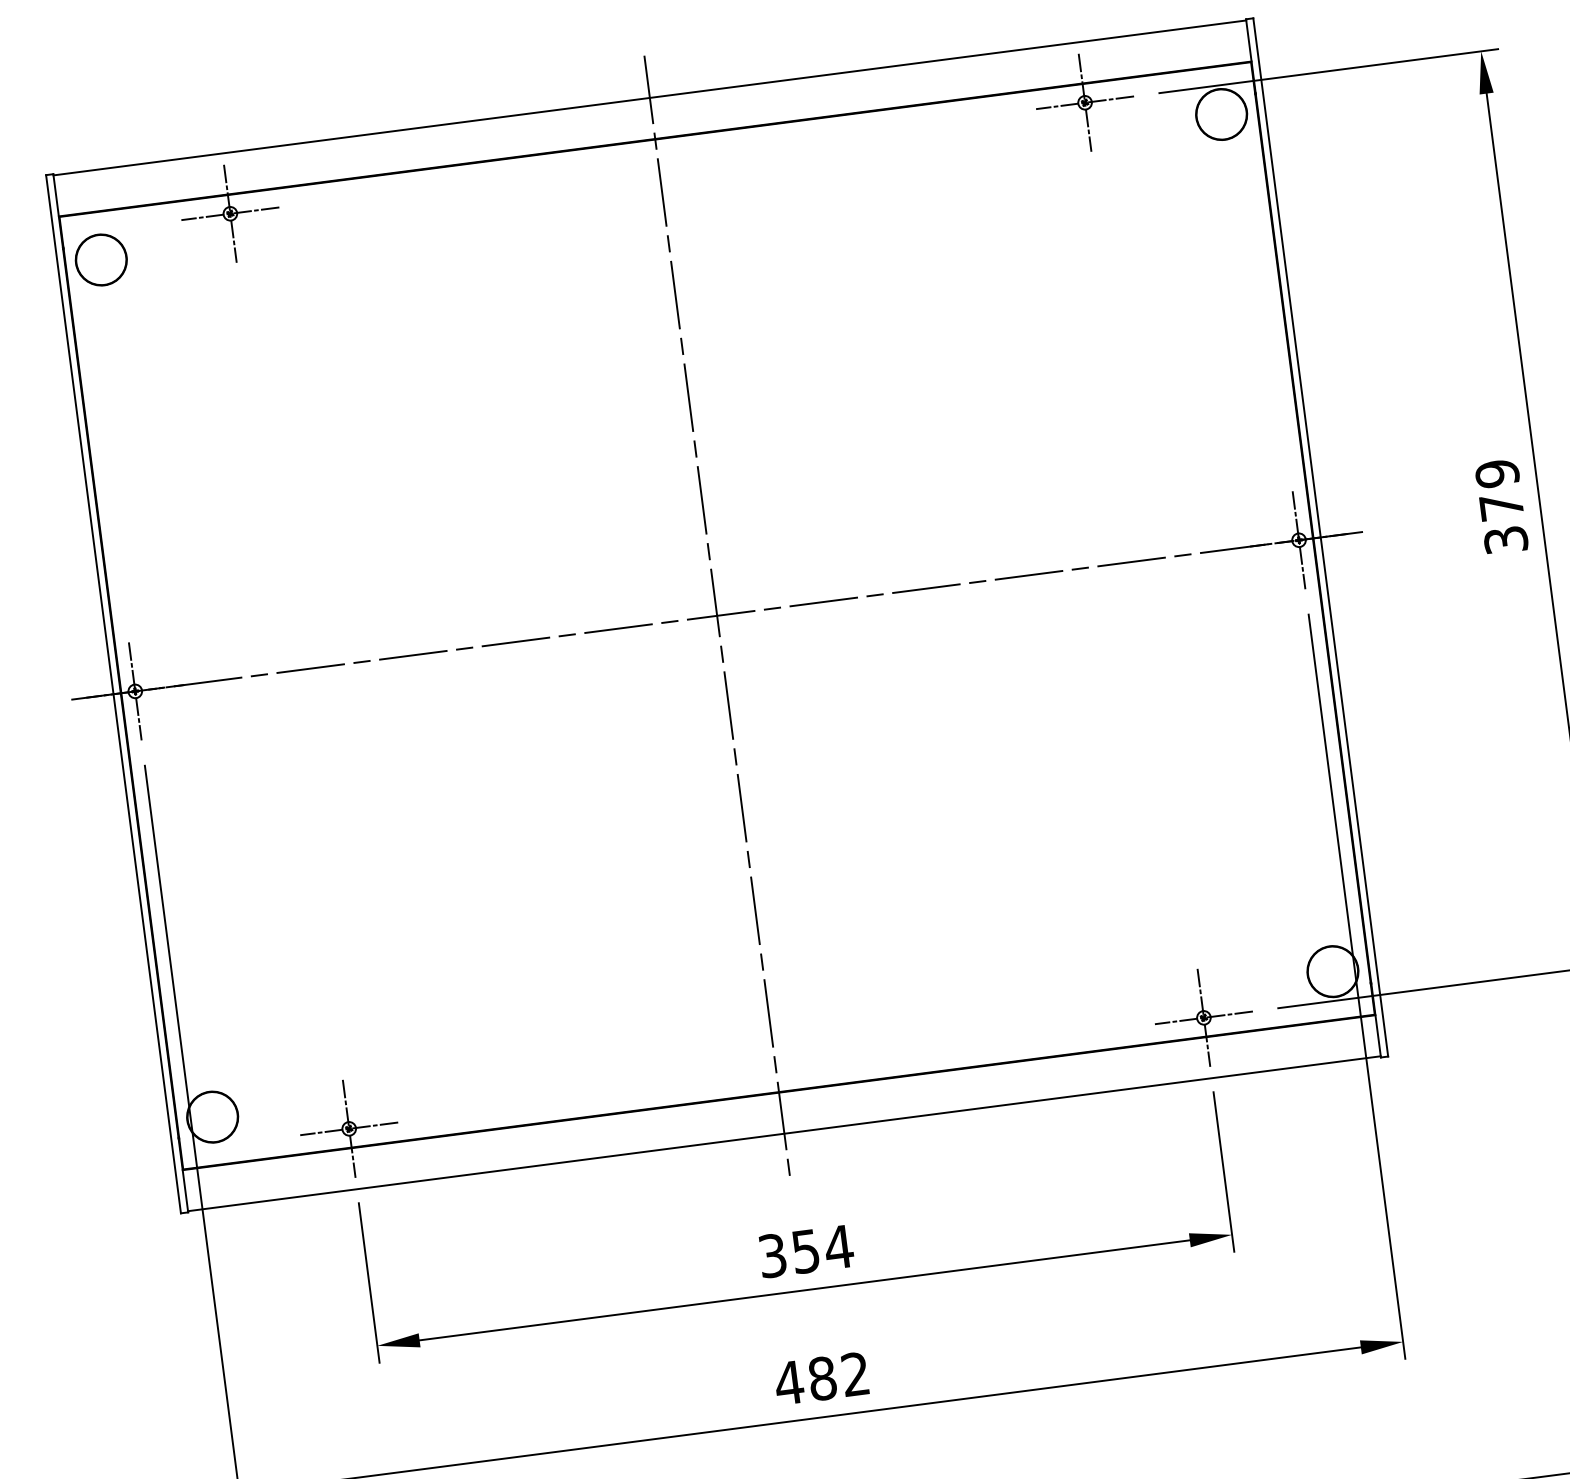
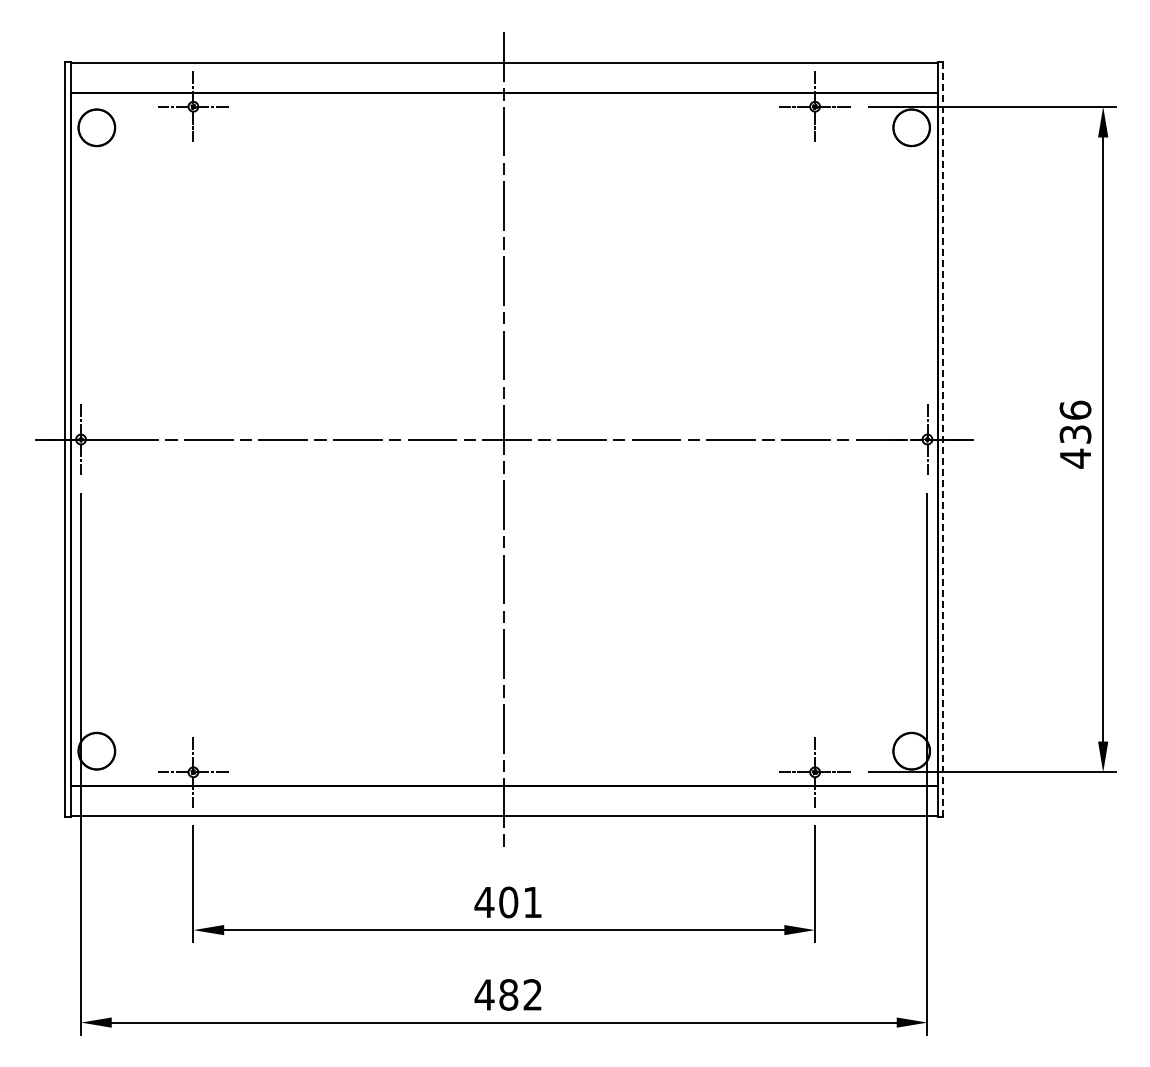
text: (1501, 506) -> (1075, 434), 379 -> 436
line: (1321, 537) -> (943, 439), solid -> dashed
text: (805, 1251) -> (508, 902), 354 -> 401

